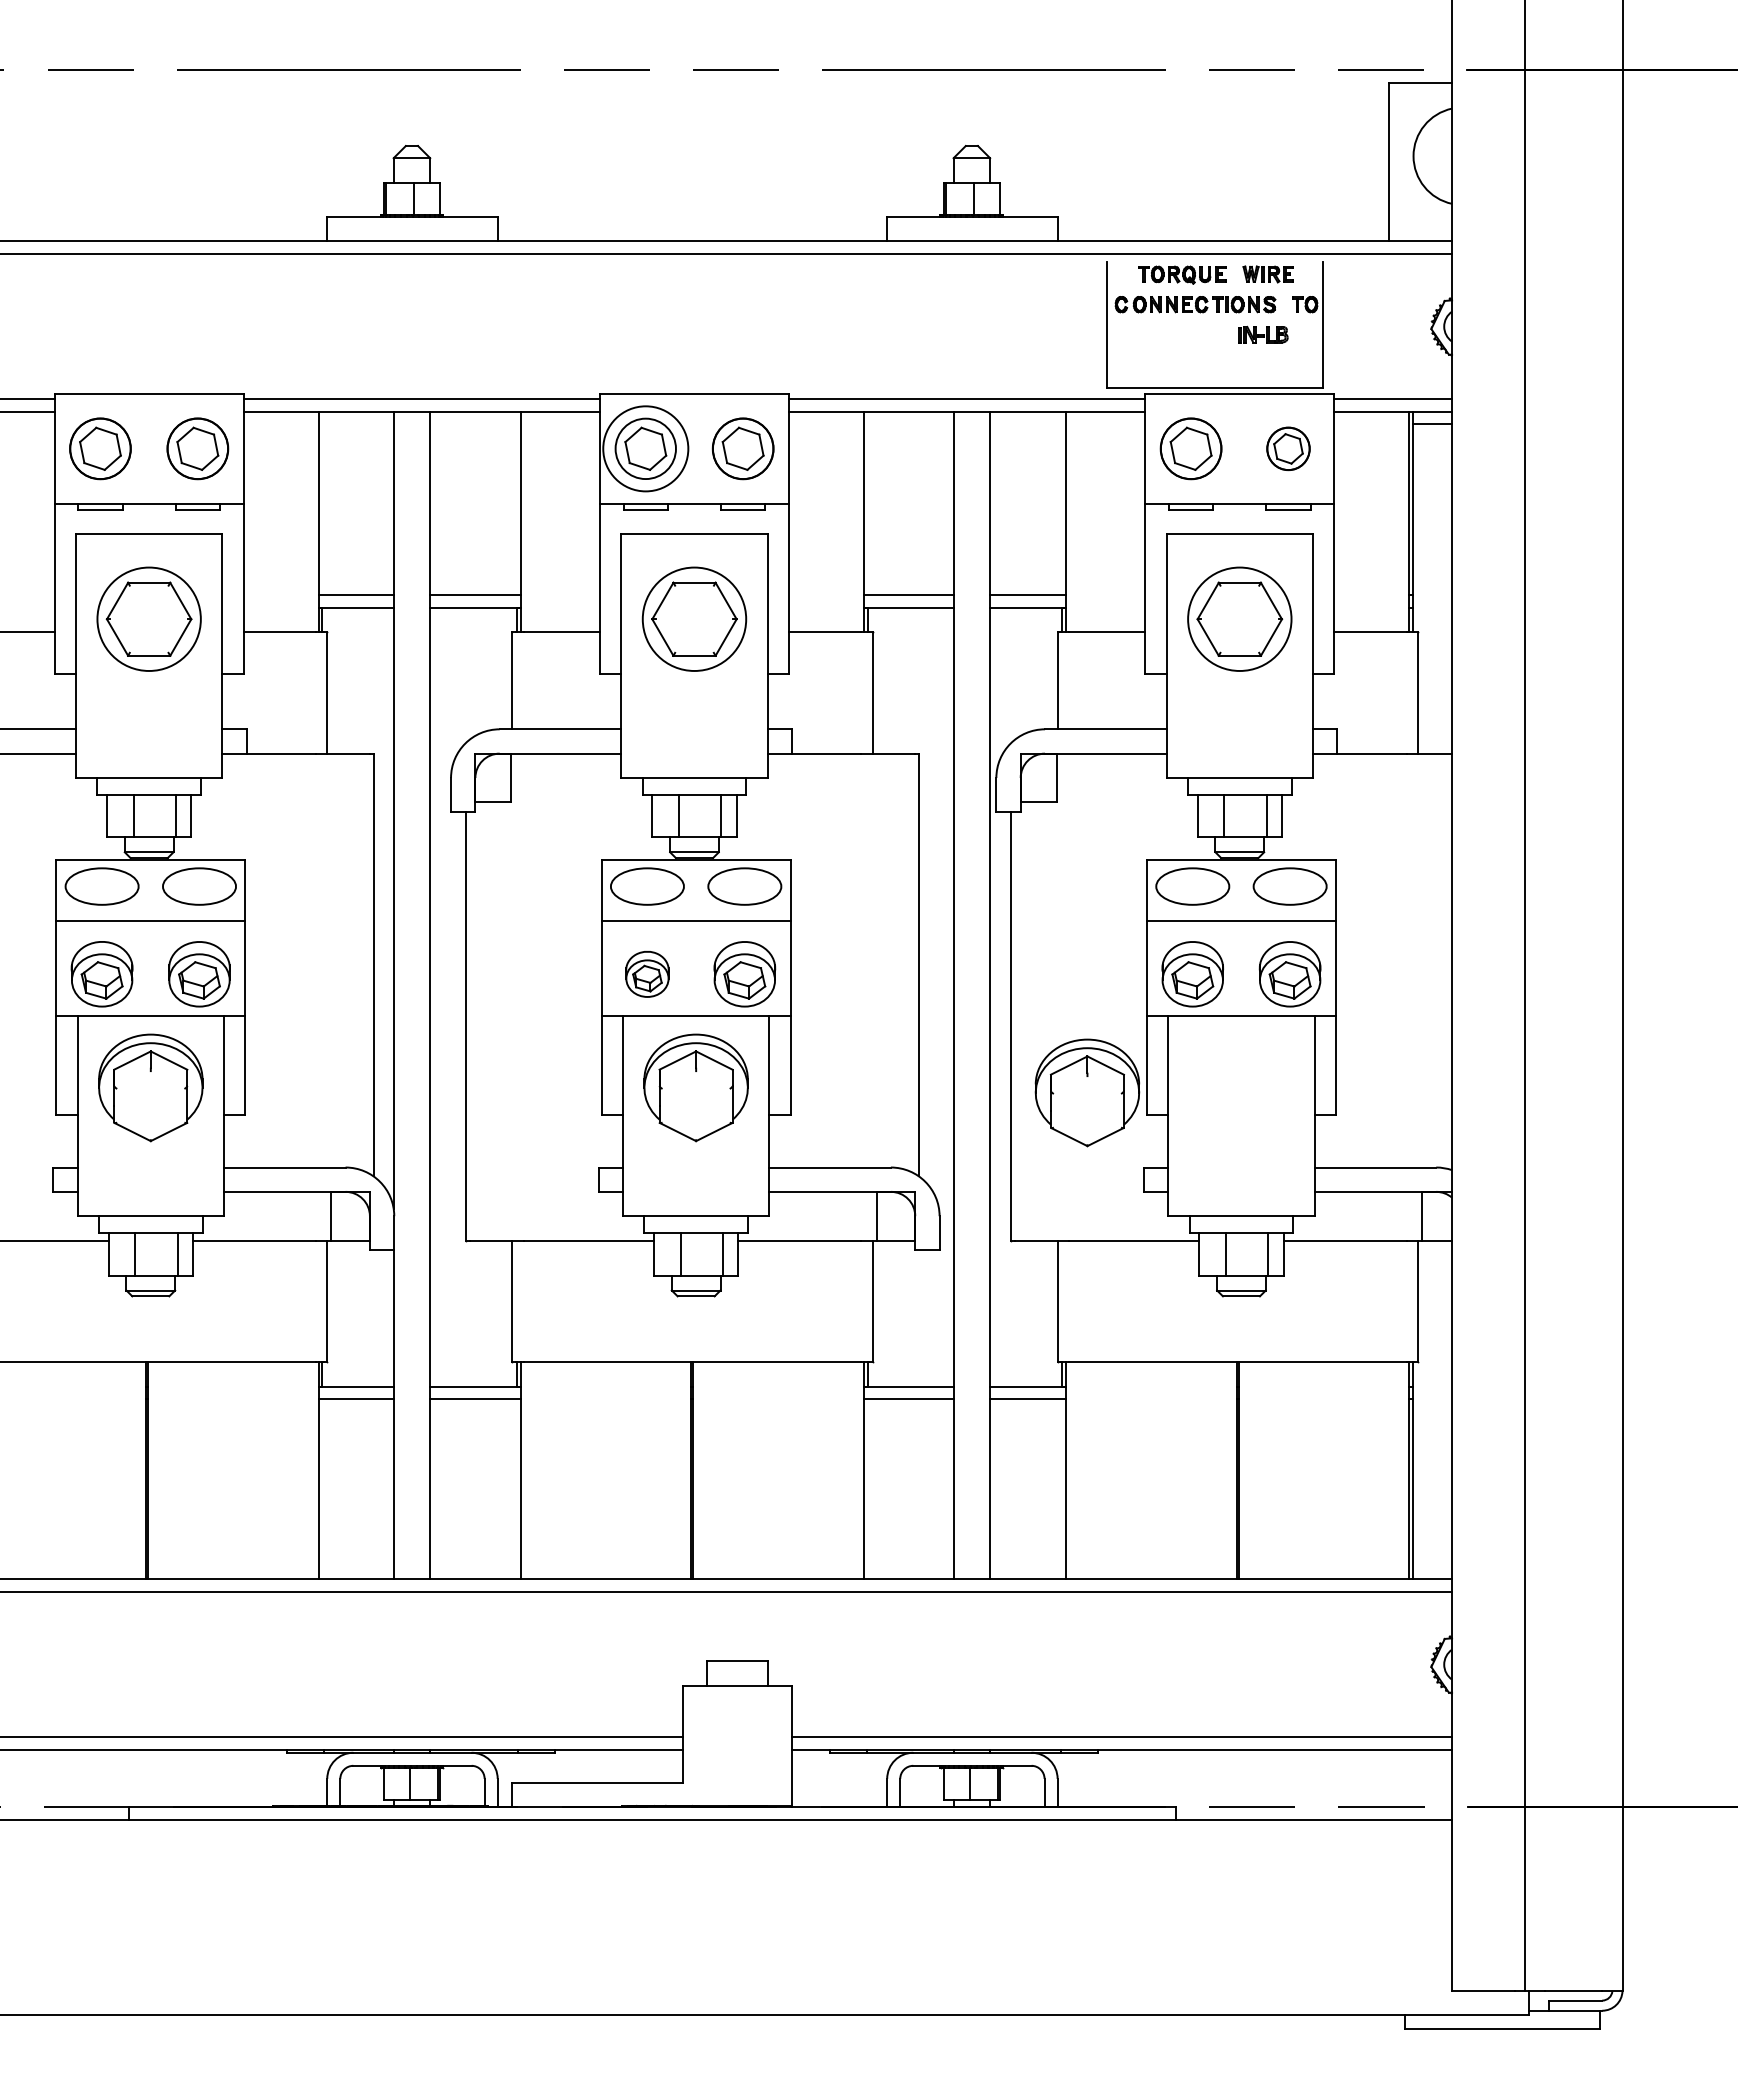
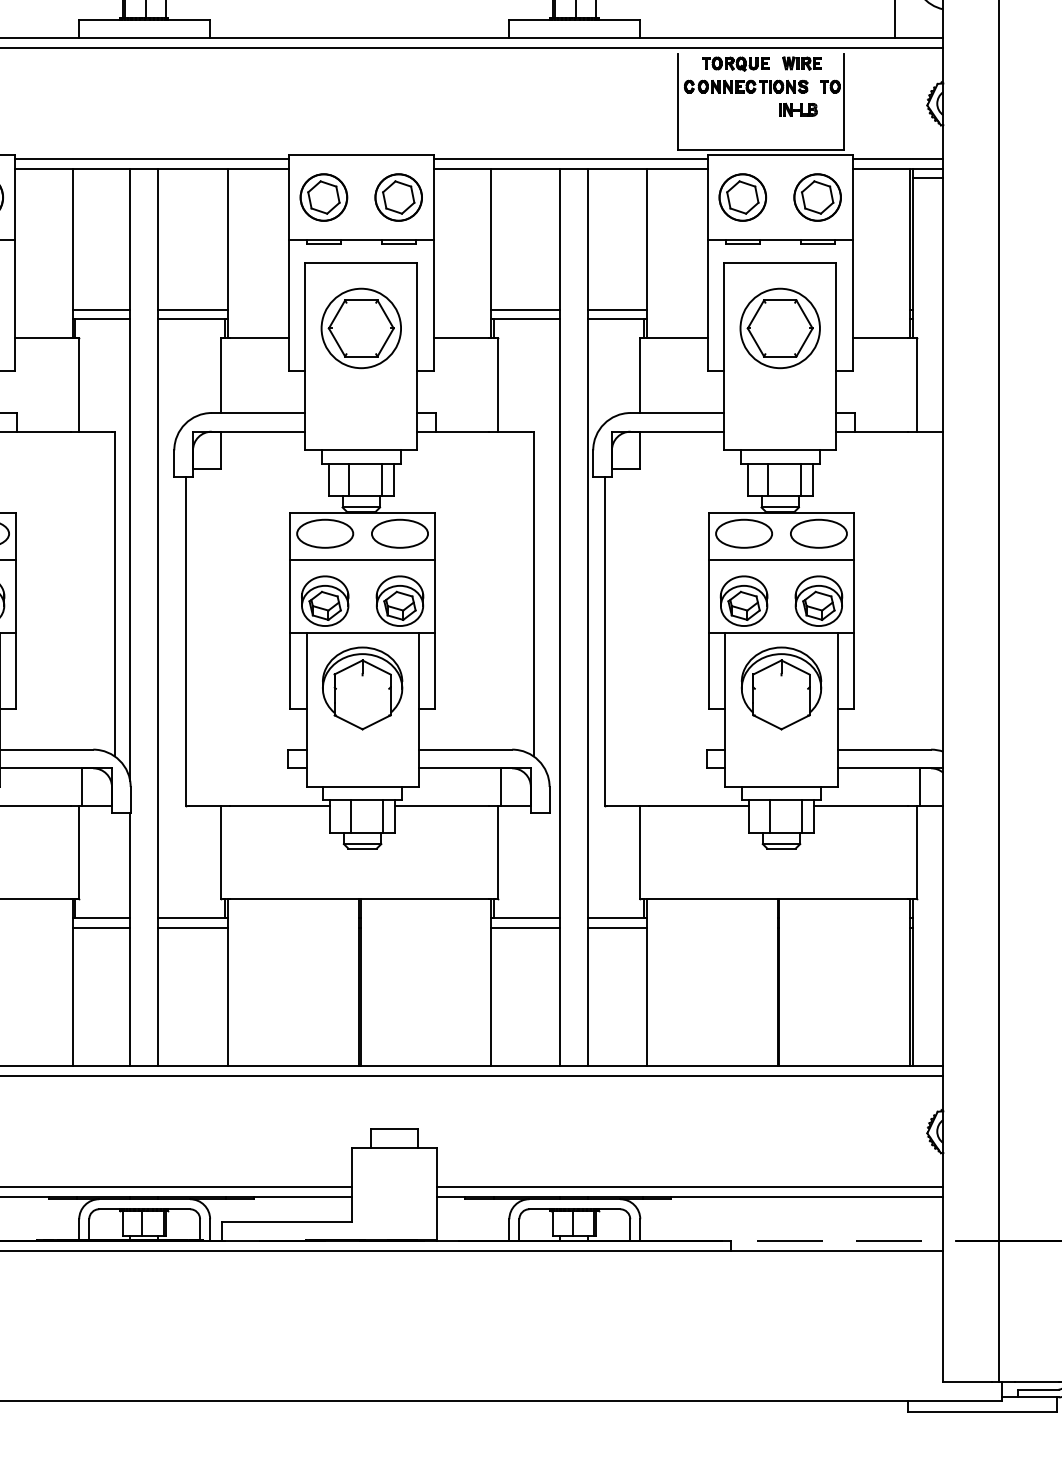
circle: (645, 448) -> (323, 197), size x0.71
part: (1288, 448) -> (817, 197), size x1.43
part: (647, 974) -> (325, 601), size x1.43
part: (1087, 1092) -> (781, 688), moved

